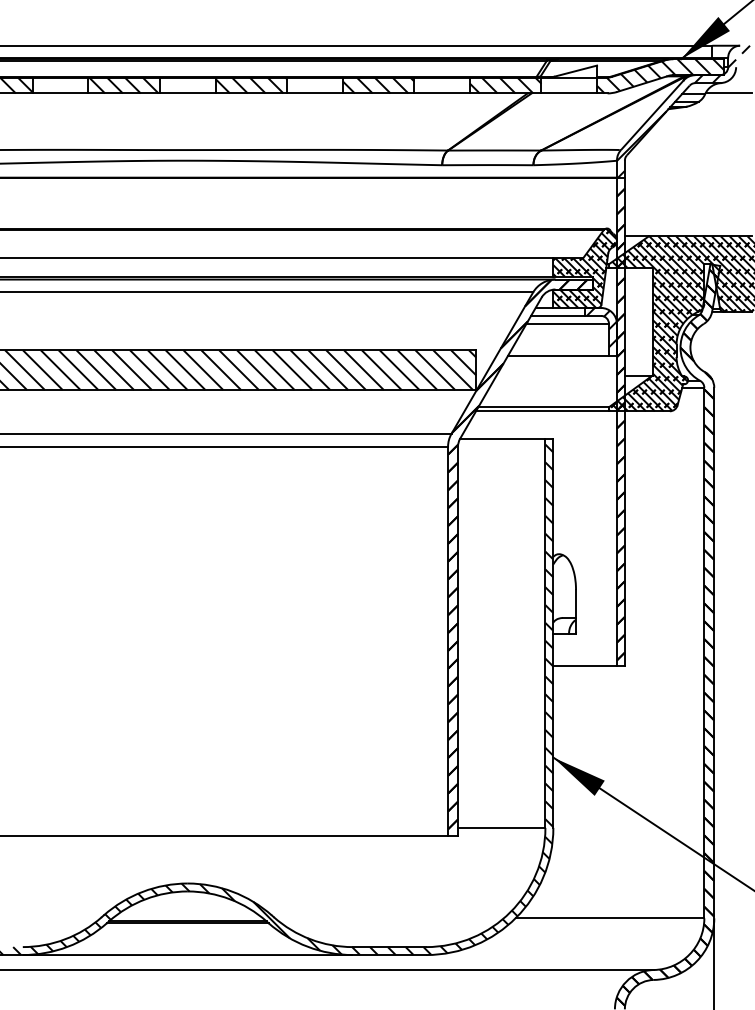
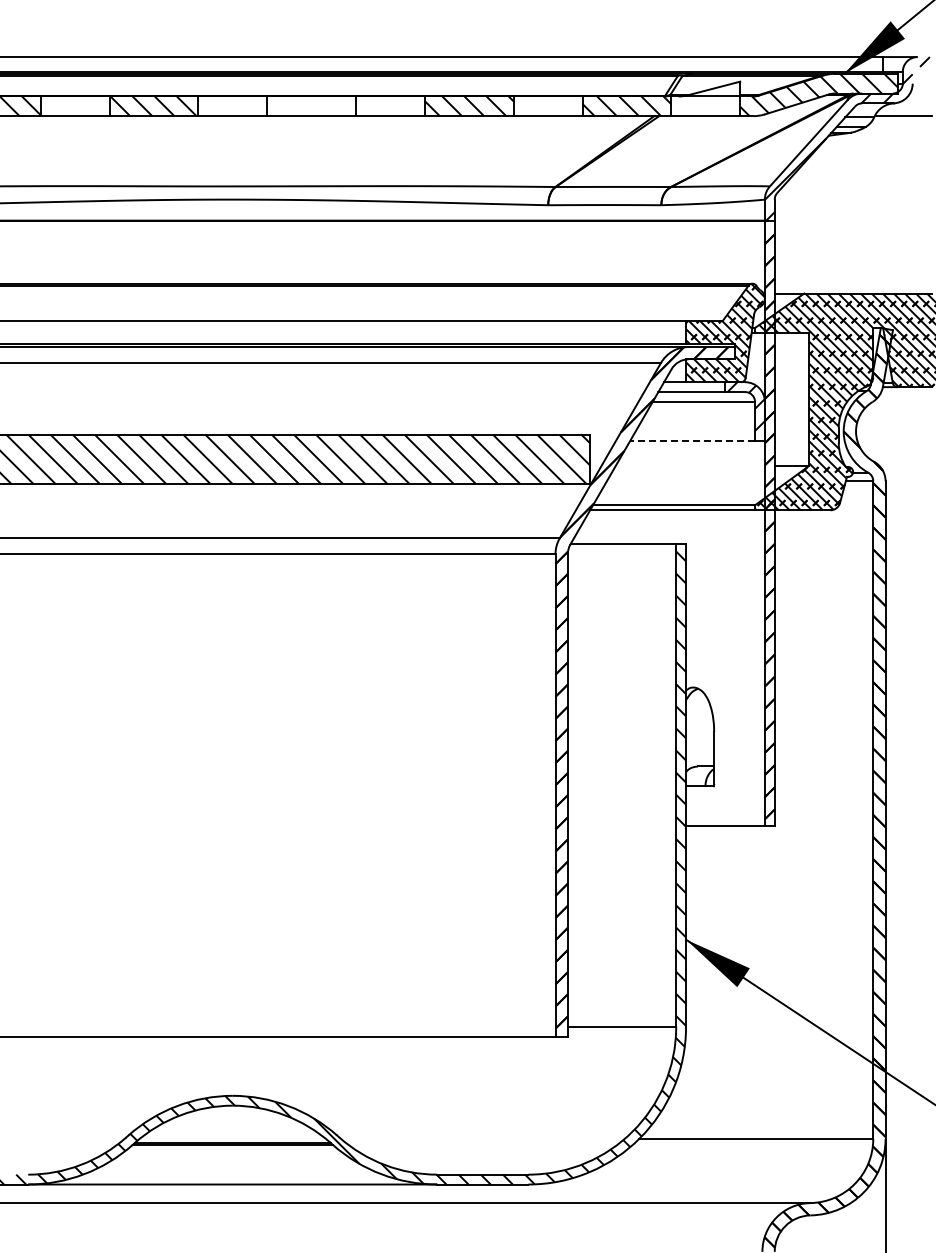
hatch: (251, 85) -> (311, 106), removed
line: (558, 355) -> (692, 441), solid -> dashed

